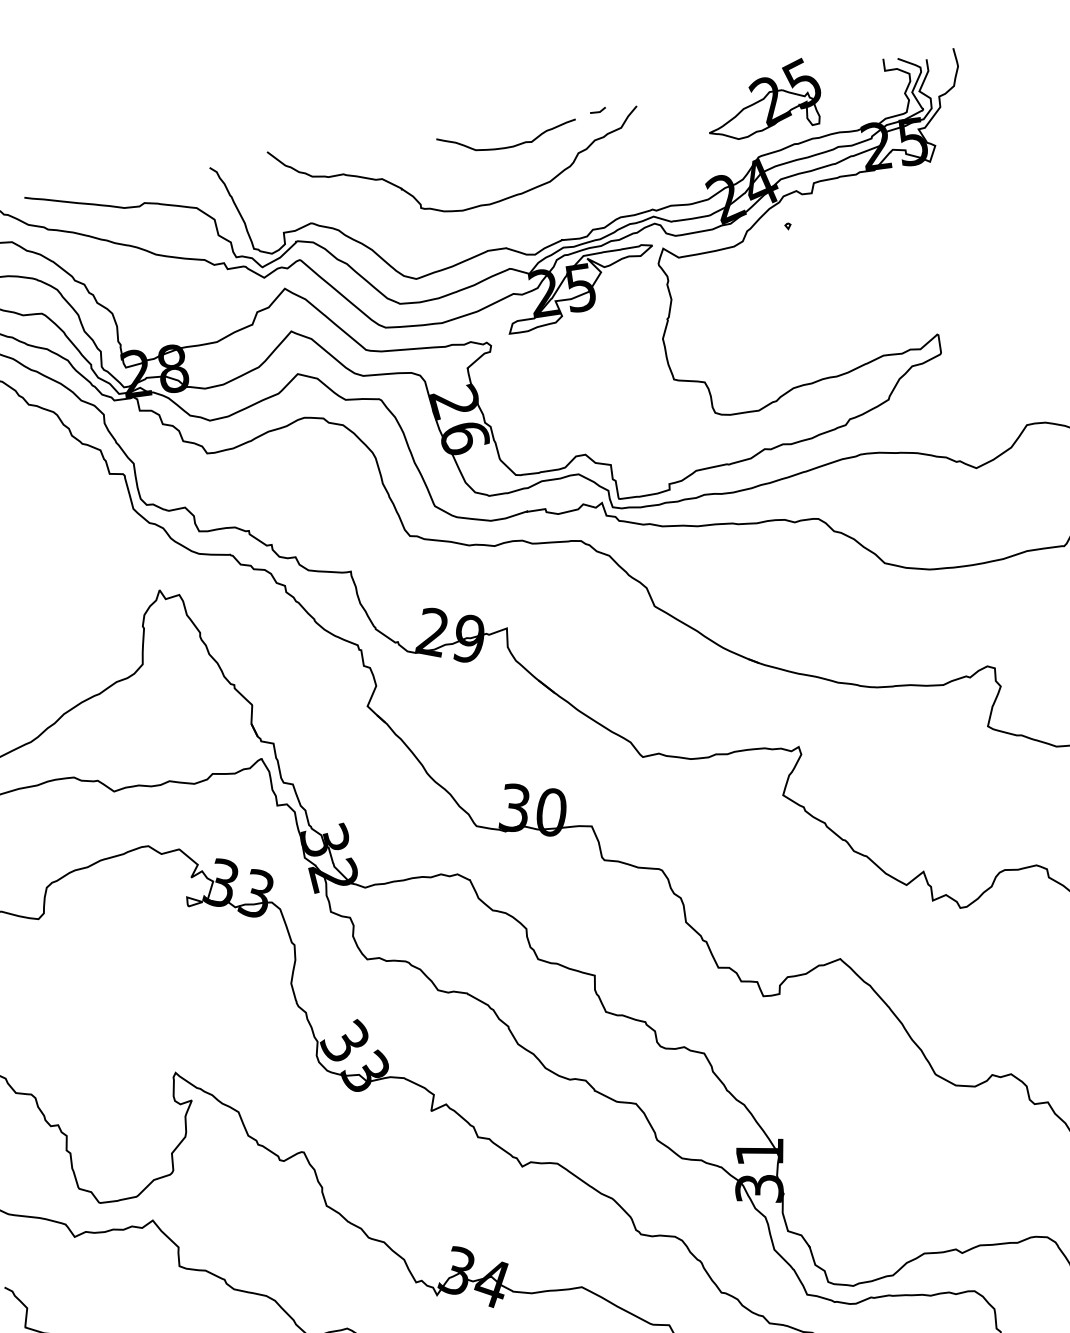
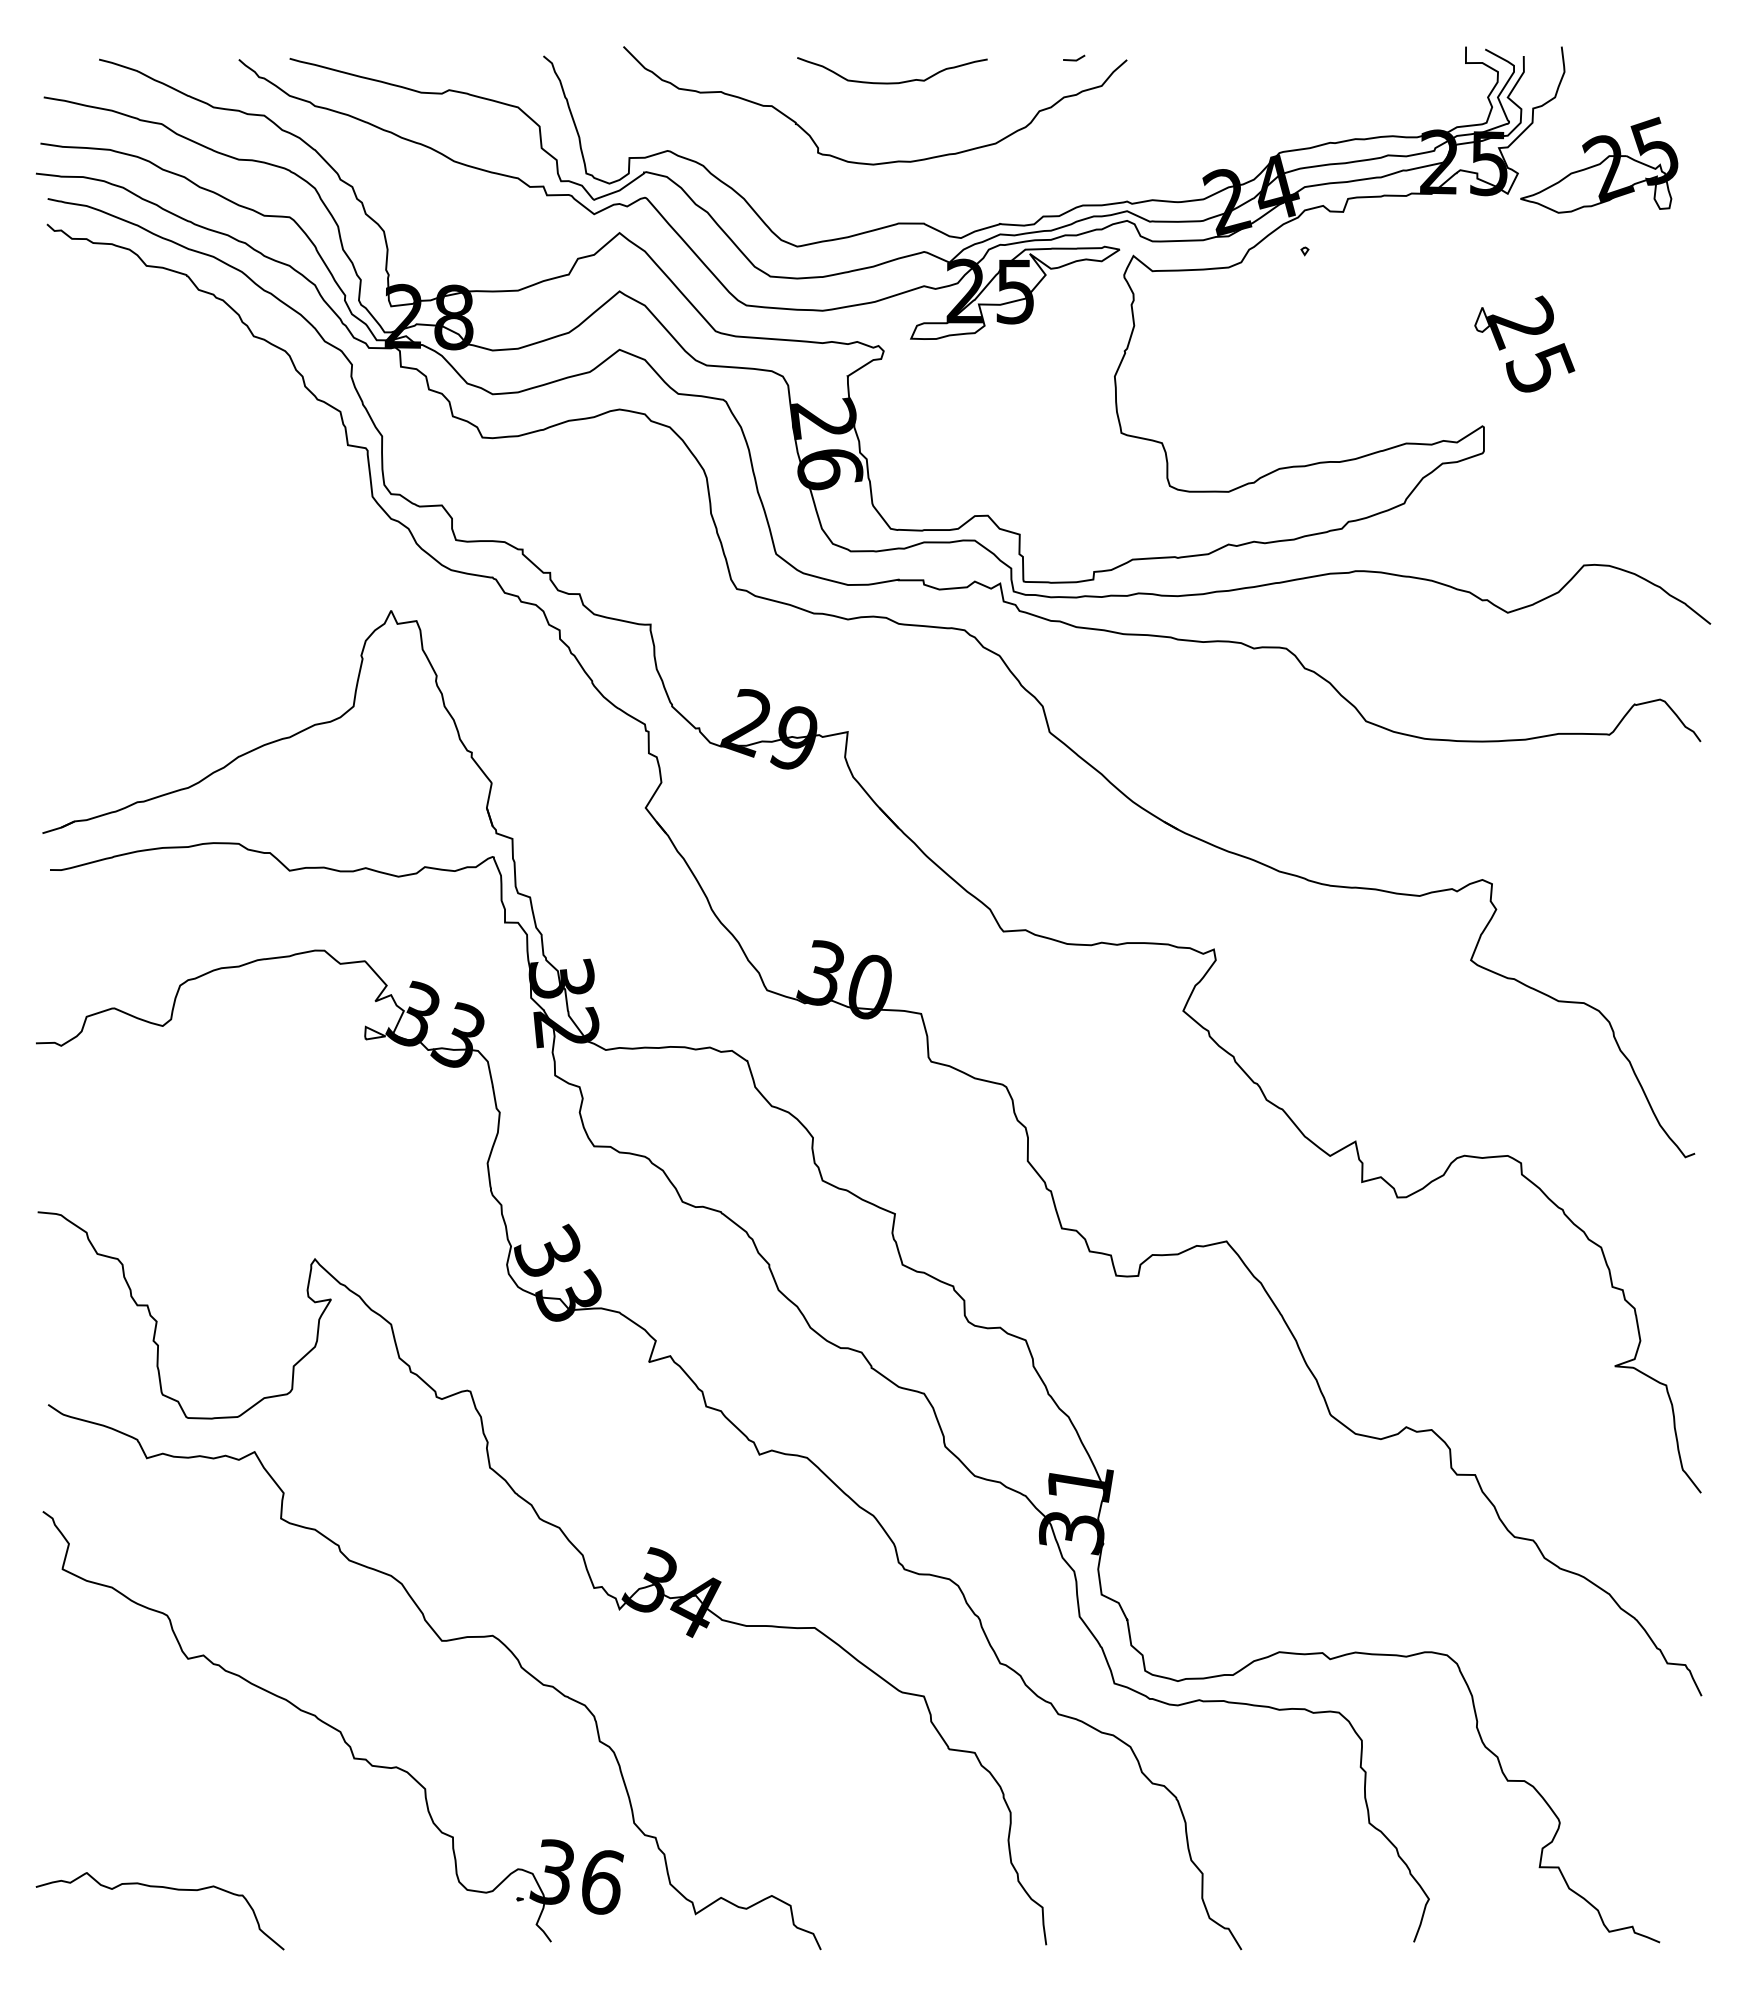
part: (763, 100) -> (1599, 165), moved
curve: (508, 146) -> (892, 82), moved
part: (960, 262) -> (1528, 334), added

